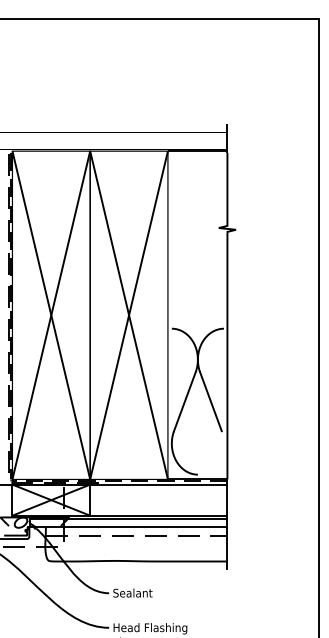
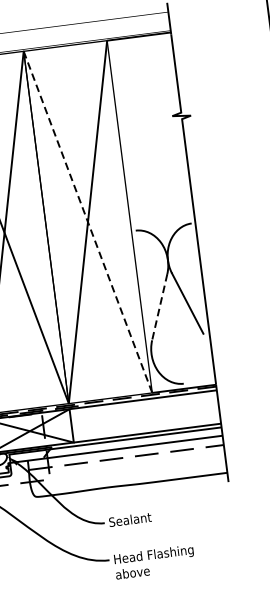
line: (129, 315) -> (88, 222), solid -> dashed
line: (184, 402) -> (159, 308), solid -> dashed

